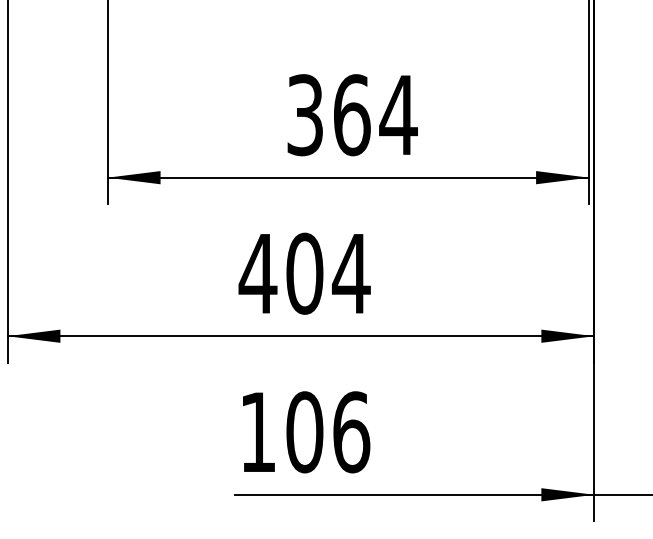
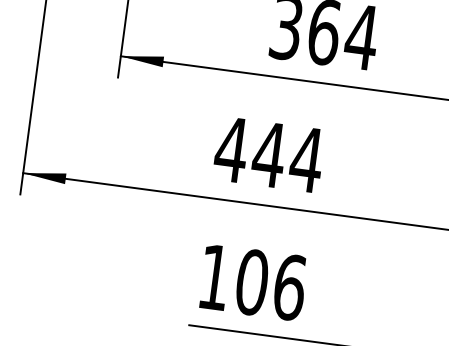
text: (304, 273) -> (268, 154), 404 -> 444

